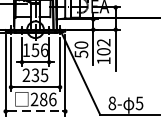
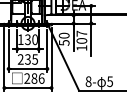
text: (103, 42) -> (81, 33), 102 -> 107
text: (39, 49) -> (31, 39), 156 -> 130
line: (36, 112) -> (28, 88), dashed -> solid

